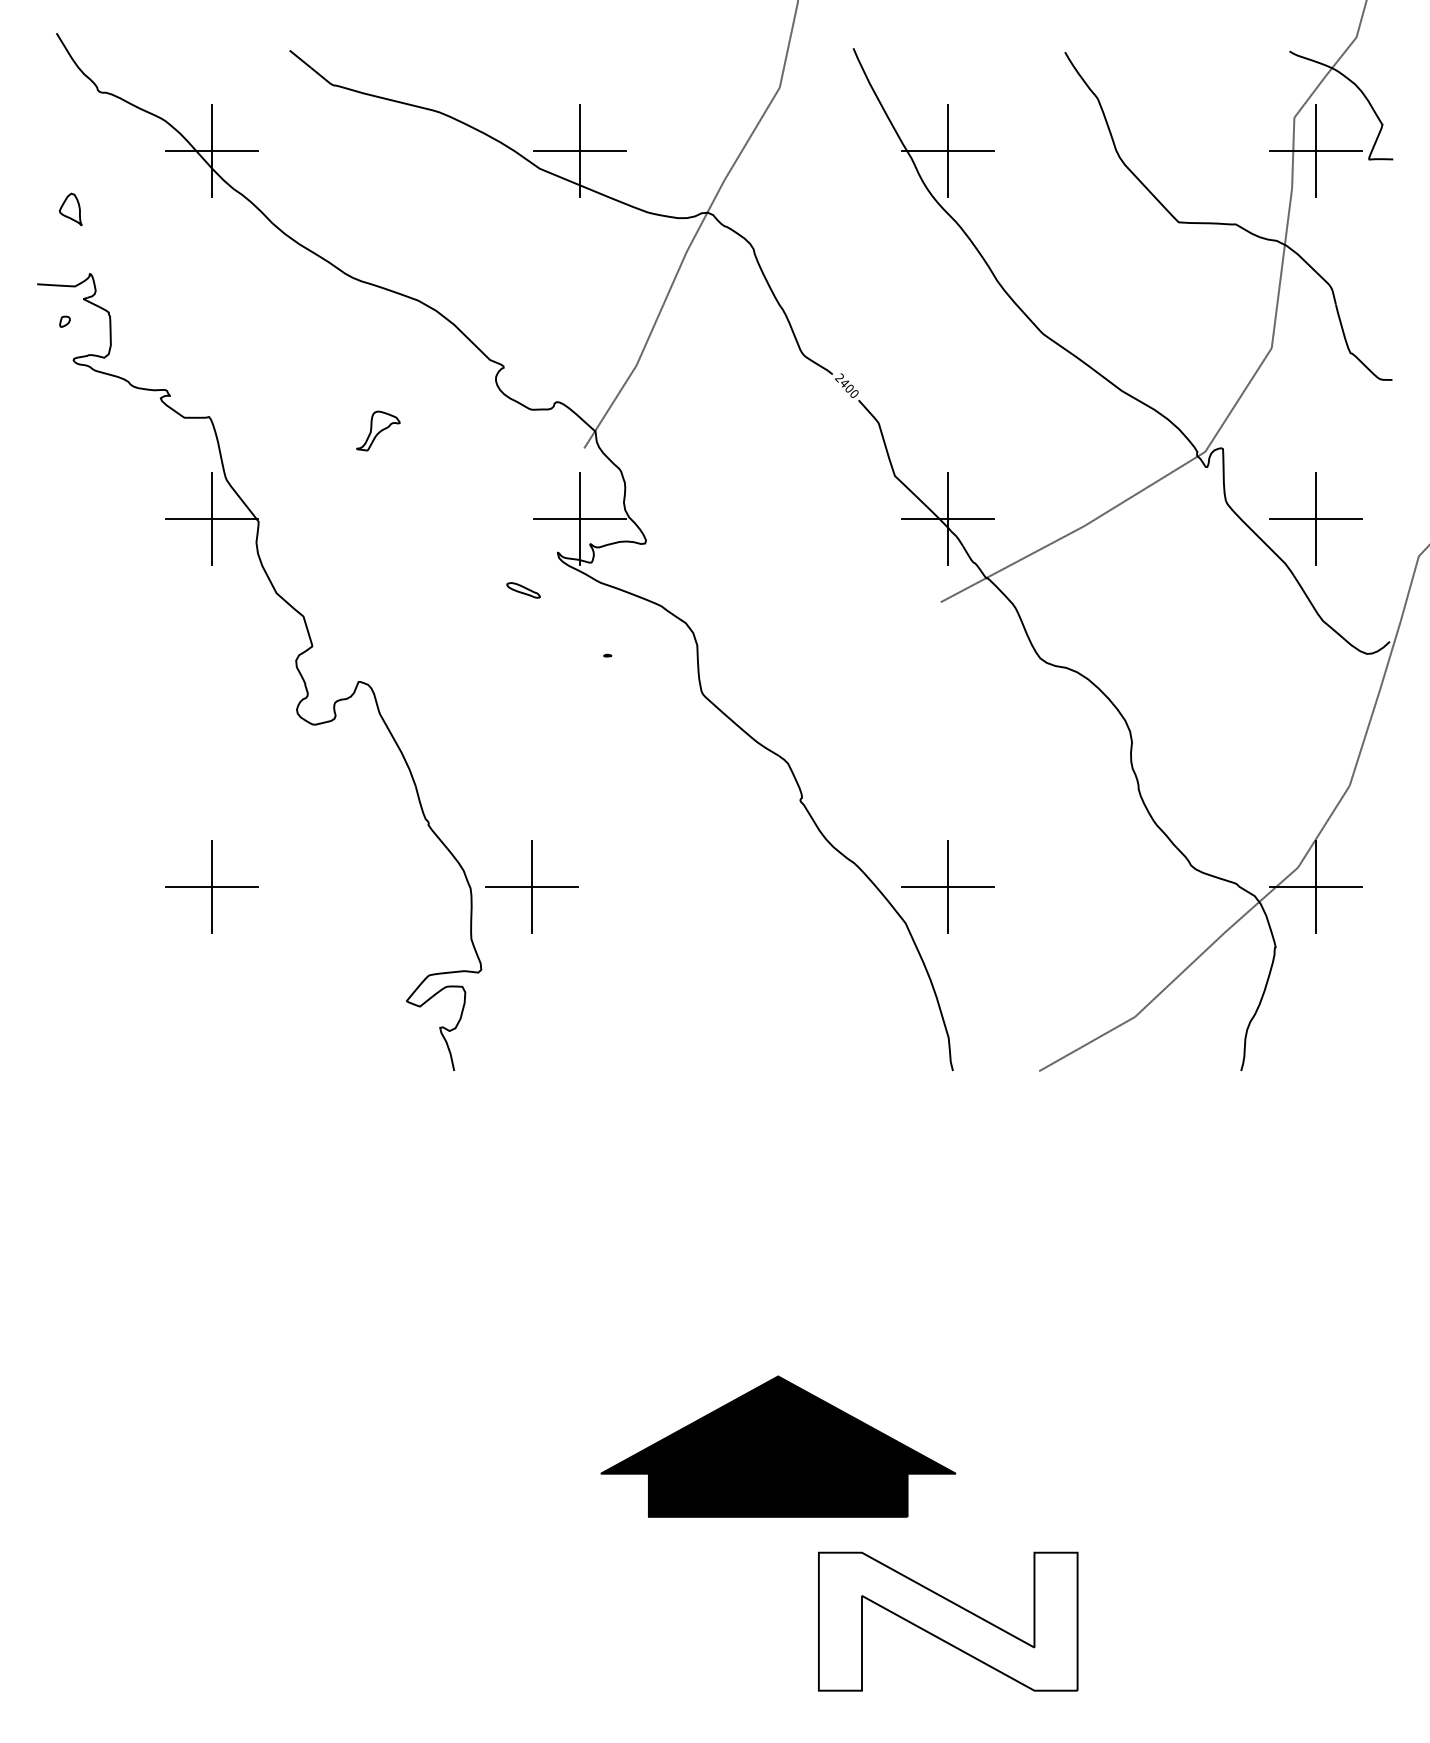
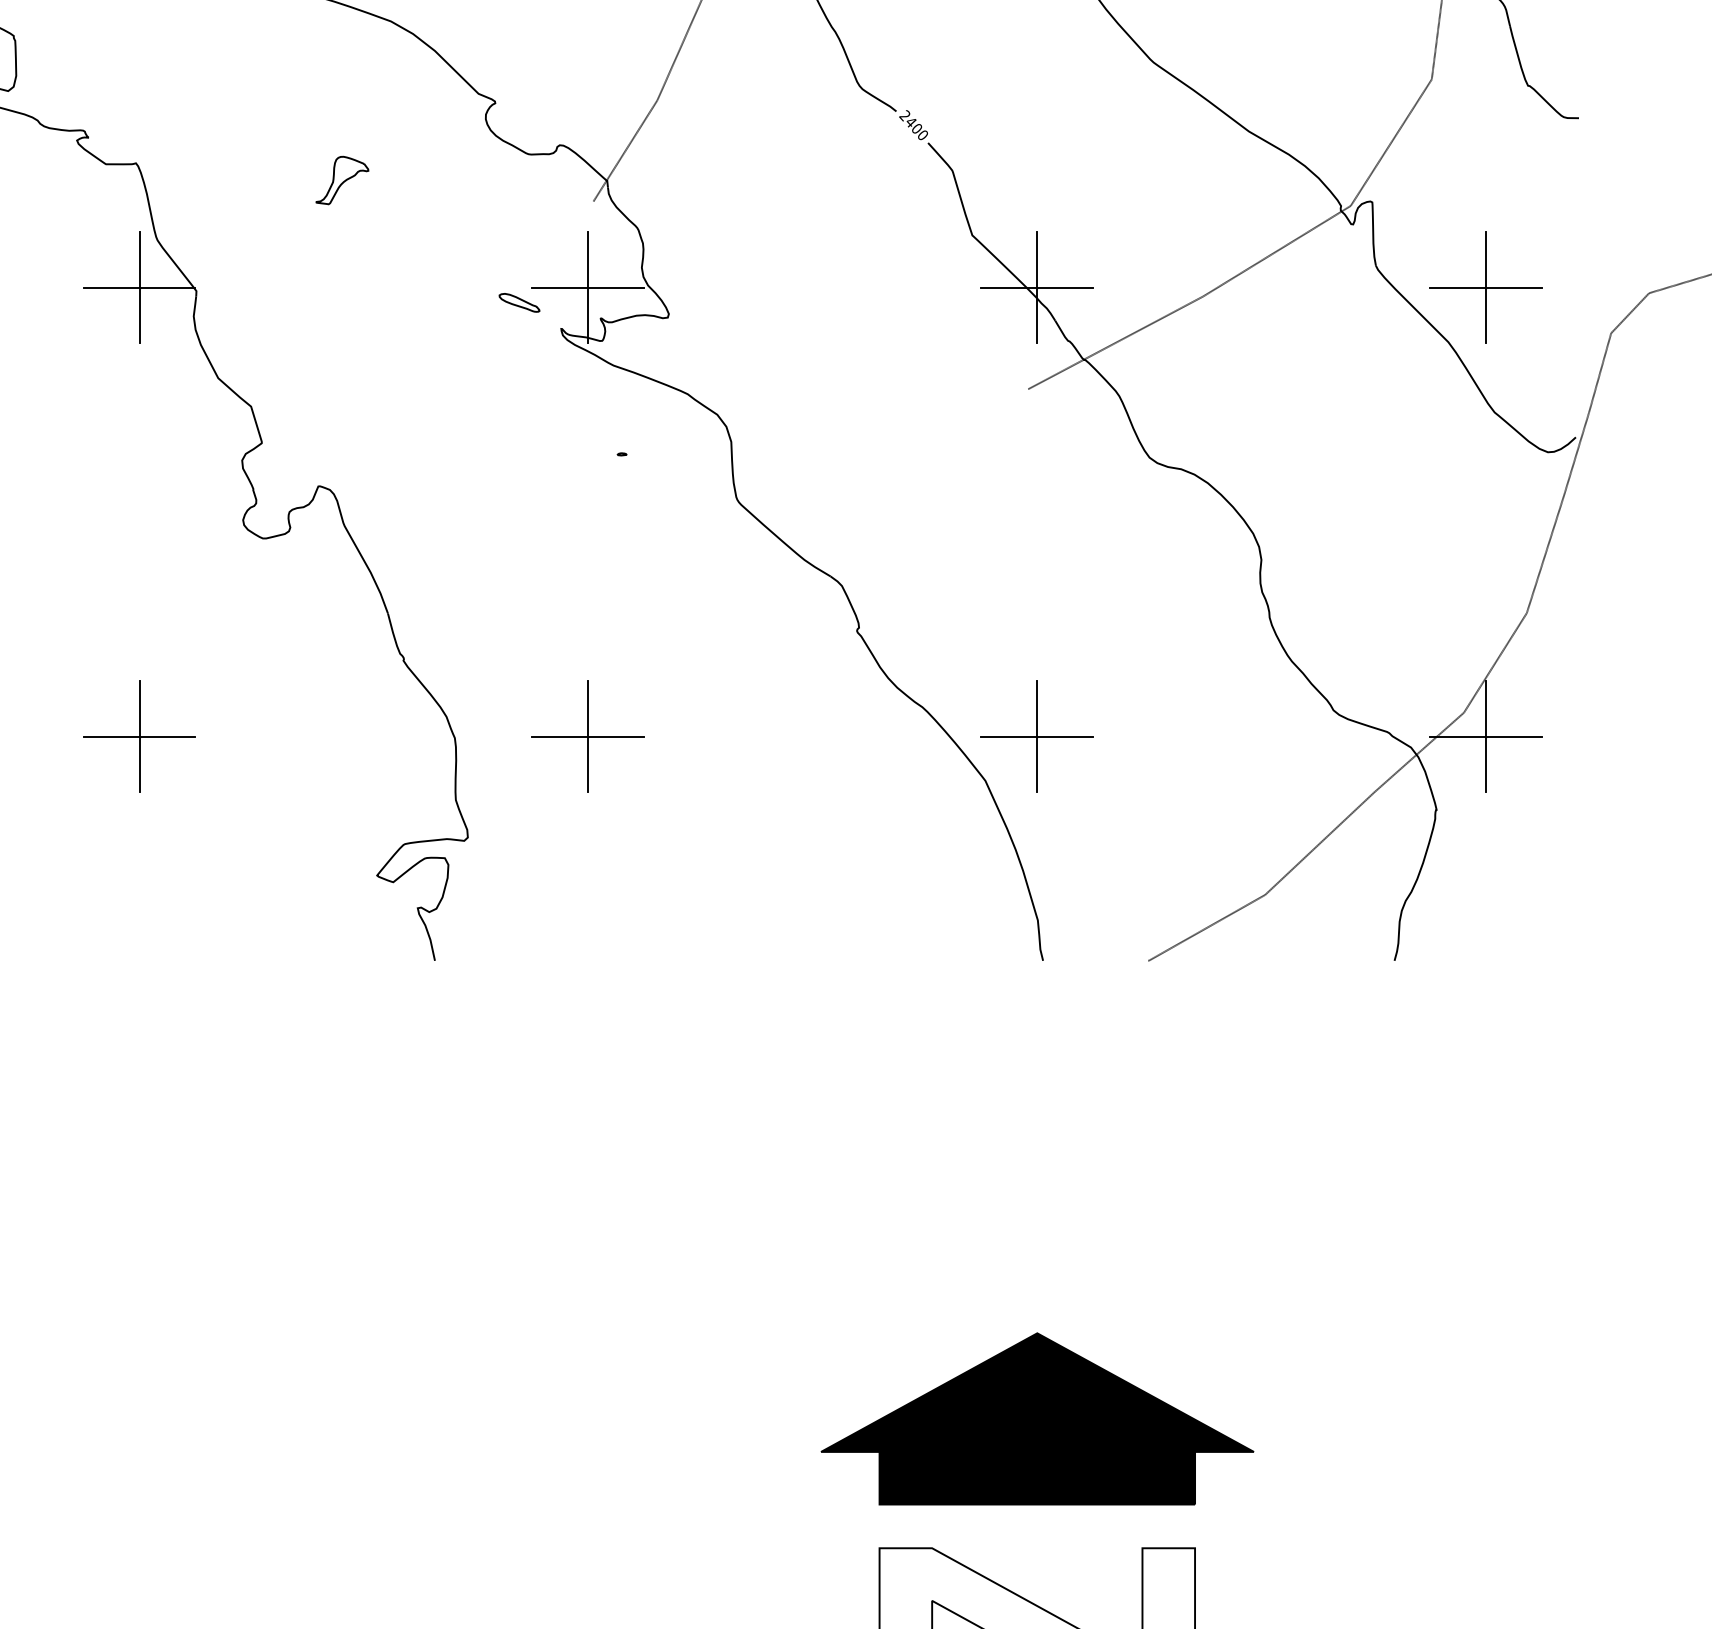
part: (523, 590) -> (519, 302), moved
part: (531, 886) -> (587, 735), moved
part: (778, 1446) -> (1037, 1418), moved

